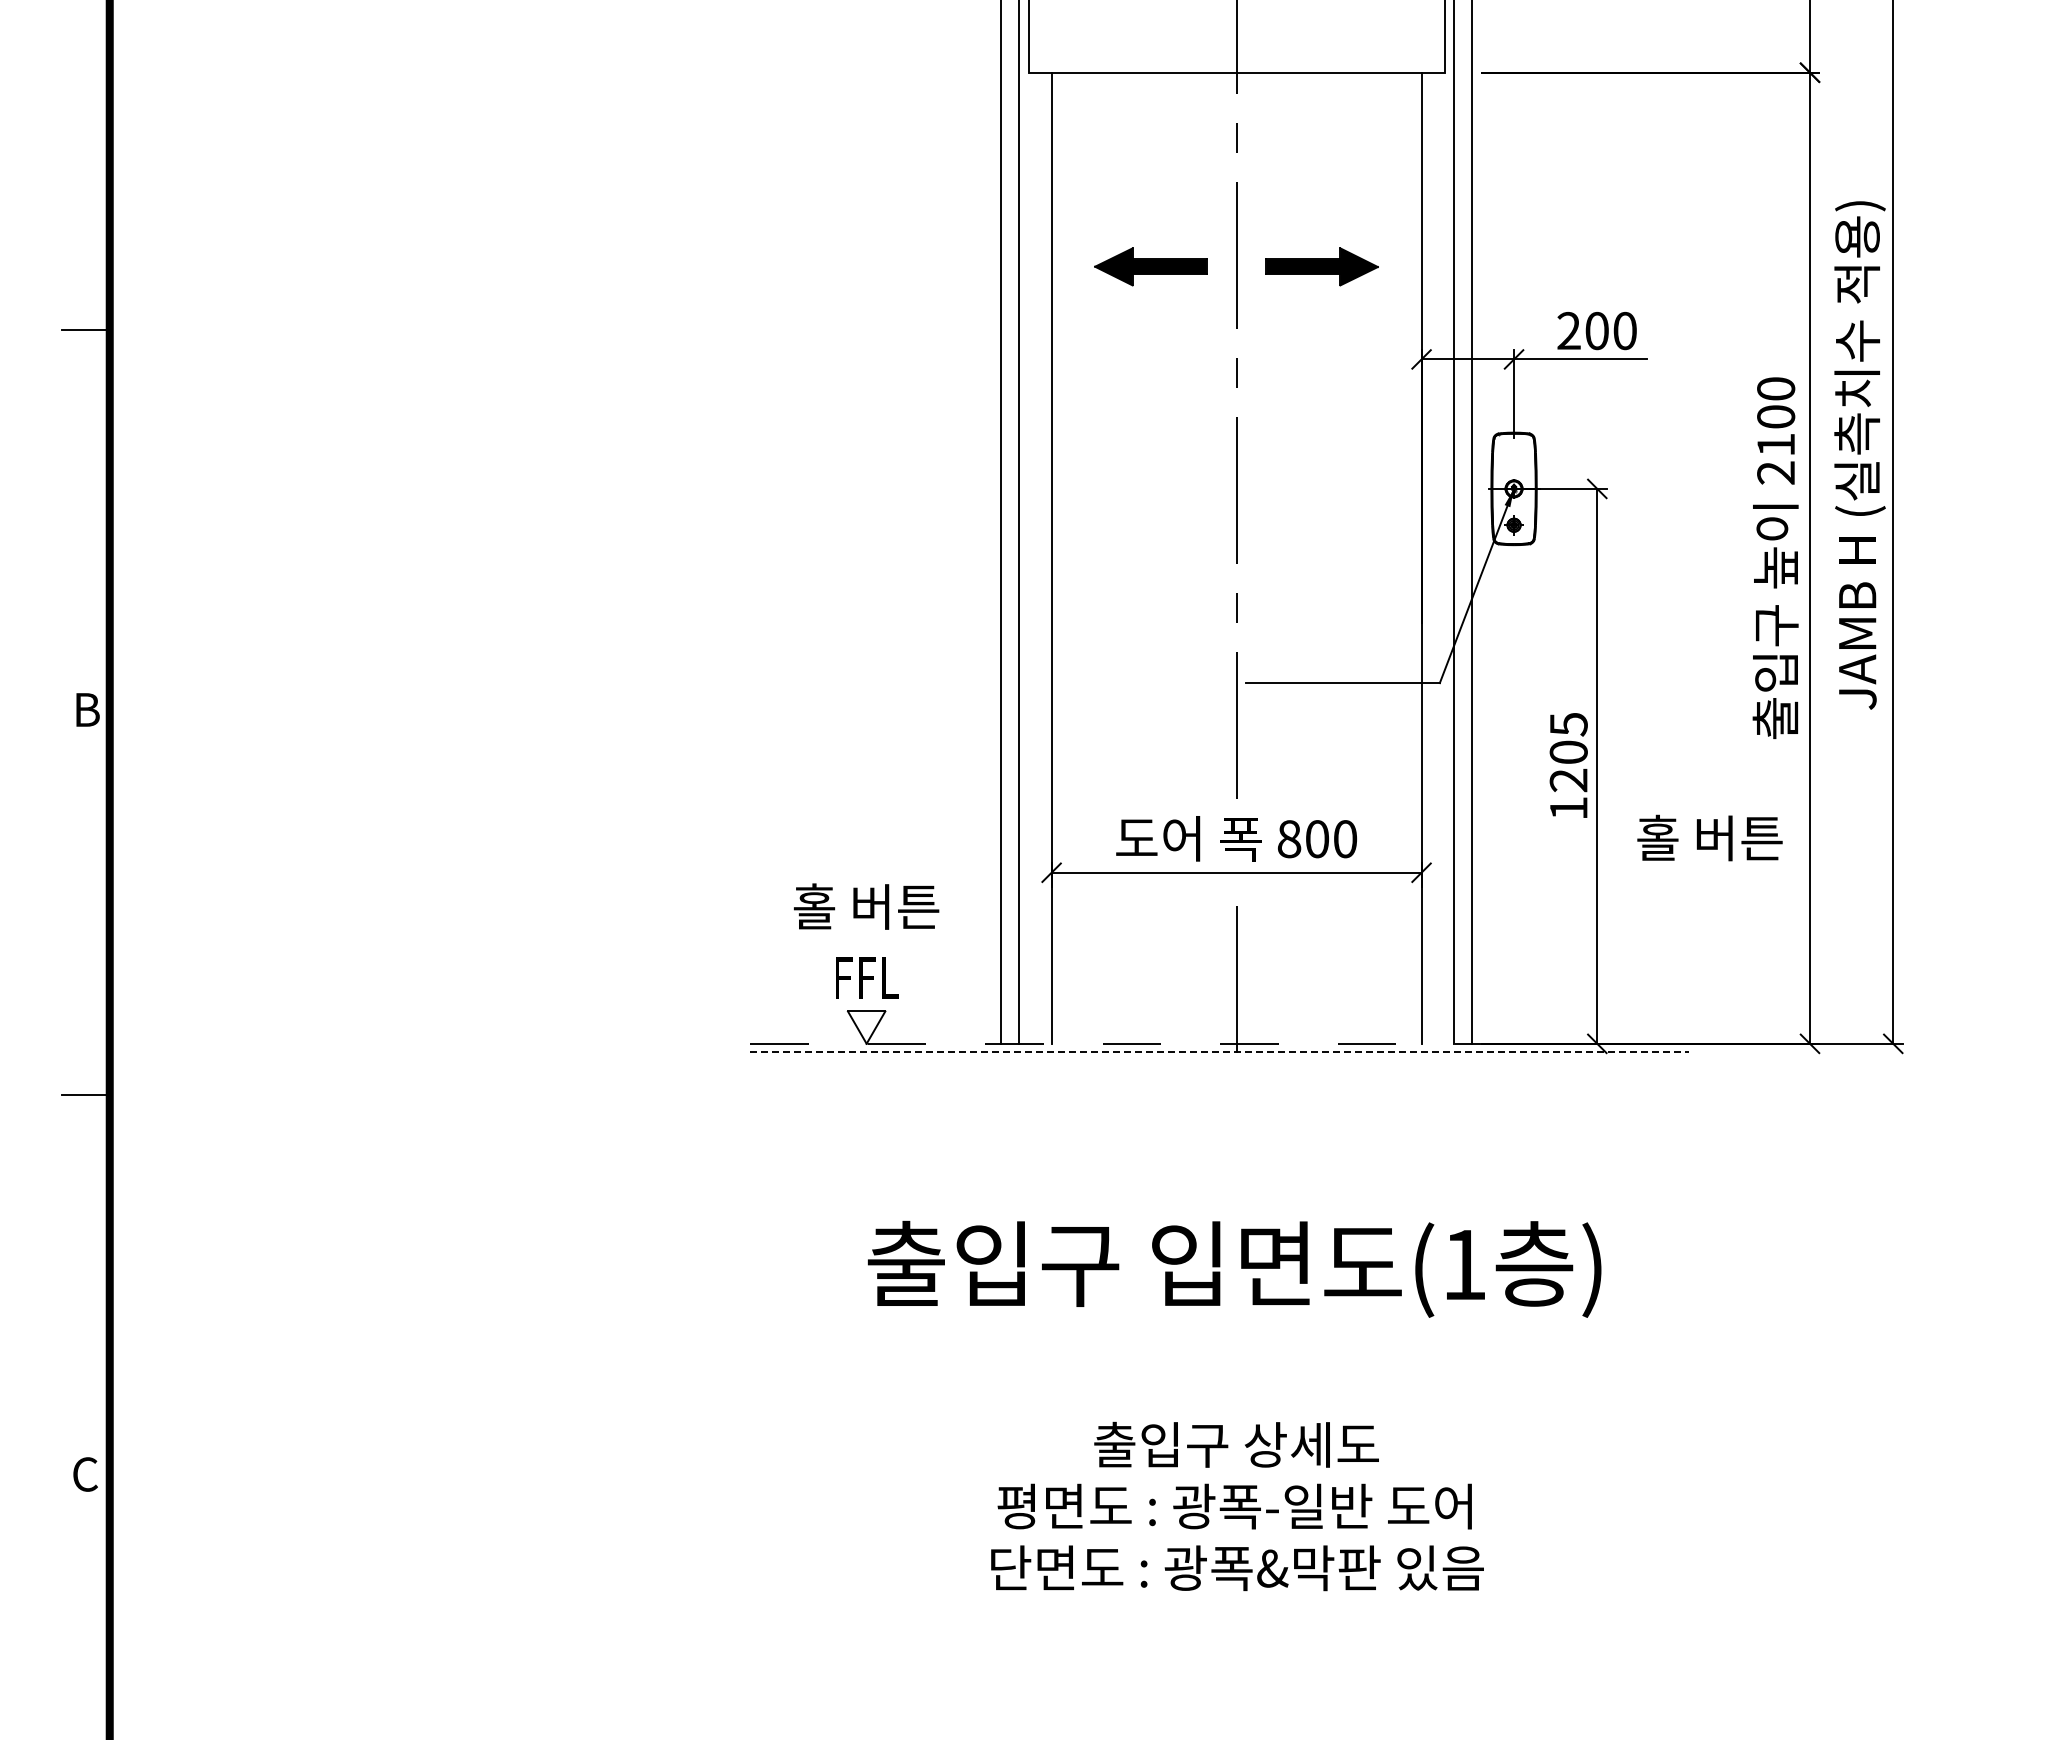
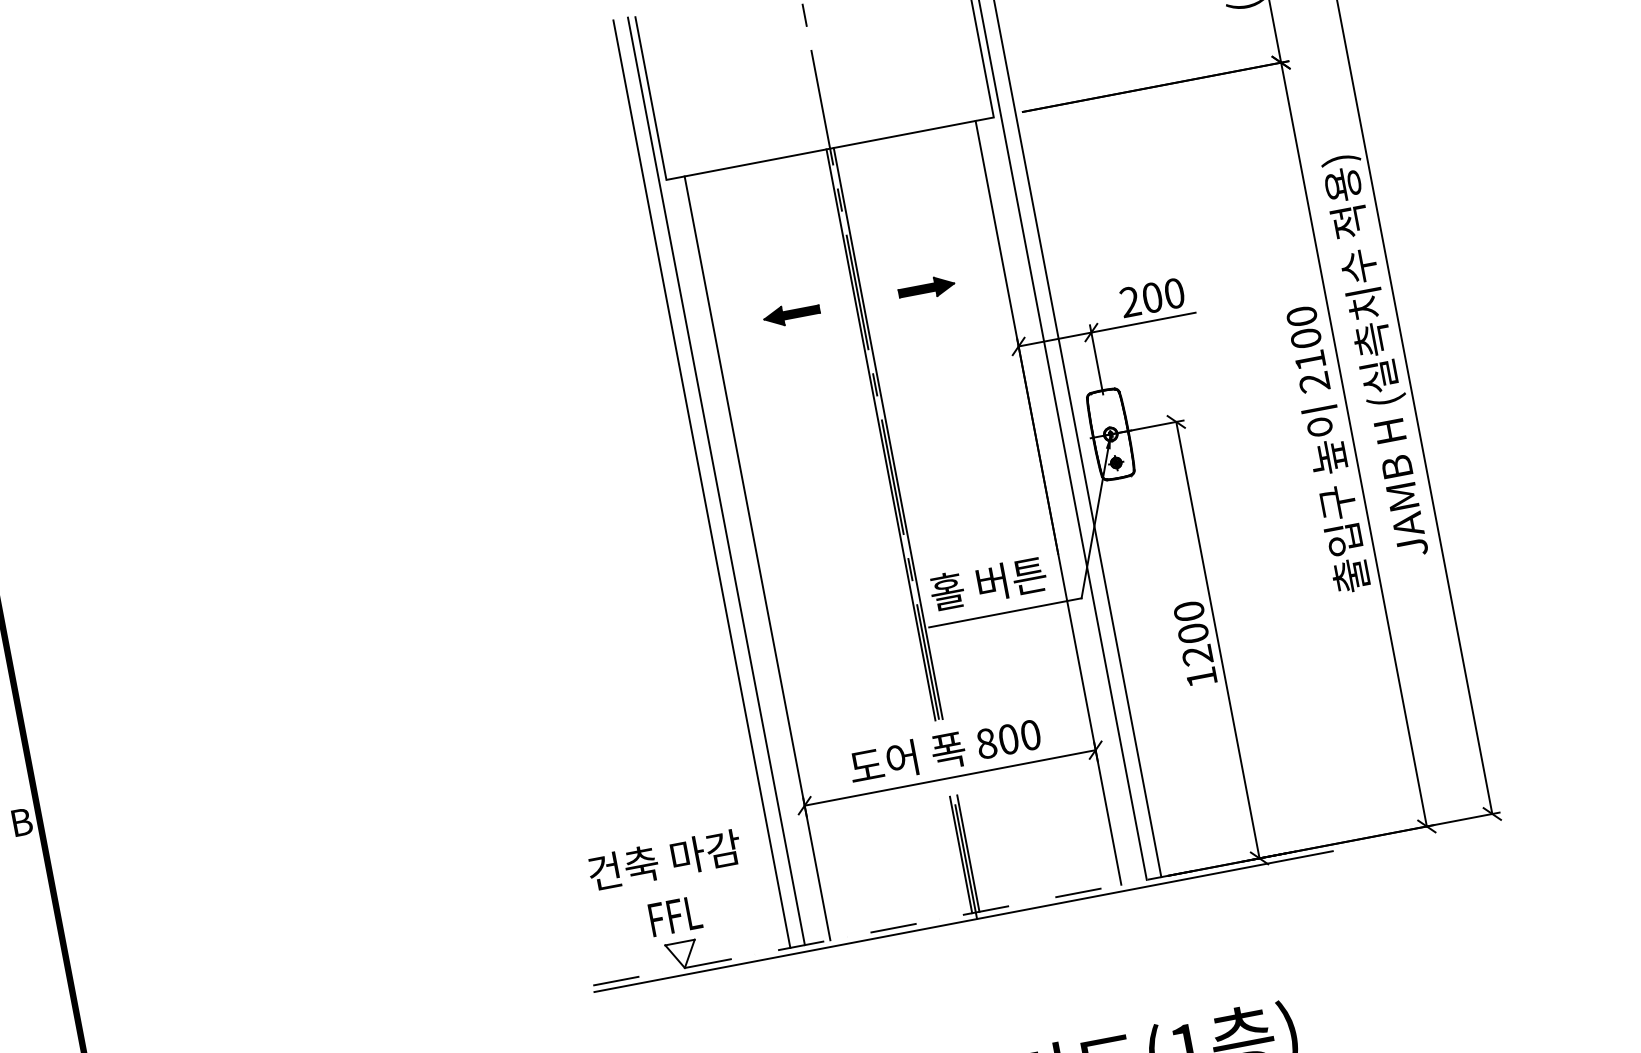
part: (1150, 266) -> (791, 314), size x0.62
part: (1322, 266) -> (926, 288), size x0.62
line: (1231, 435) -> (880, 434), added
line: (1241, 435) -> (888, 433), added
text: (1568, 724) -> (1188, 611), 1205 -> 1200
text: (1709, 837) -> (987, 583), moved
text: (867, 906) -> (664, 859), 홀 버튼 -> 건축 마감
line: (1231, 969) -> (960, 854), added
line: (1241, 969) -> (968, 853), added
line: (1219, 1052) -> (963, 921), dashed -> solid

